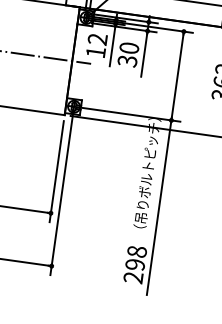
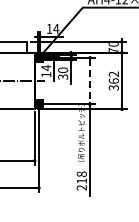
text: (98, 38) -> (46, 67), 12 -> 14
line: (176, 76) -> (89, 81), solid -> dashed
text: (134, 263) -> (81, 180), 298 -> 218

